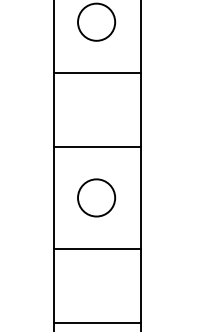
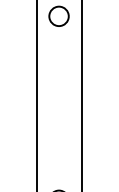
line: (97, 72) -> (59, 42), removed
line: (97, 146) -> (59, 81), removed
circle: (95, 196) -> (58, 107), removed
line: (97, 247) -> (59, 134), removed
line: (97, 322) -> (59, 173), removed

